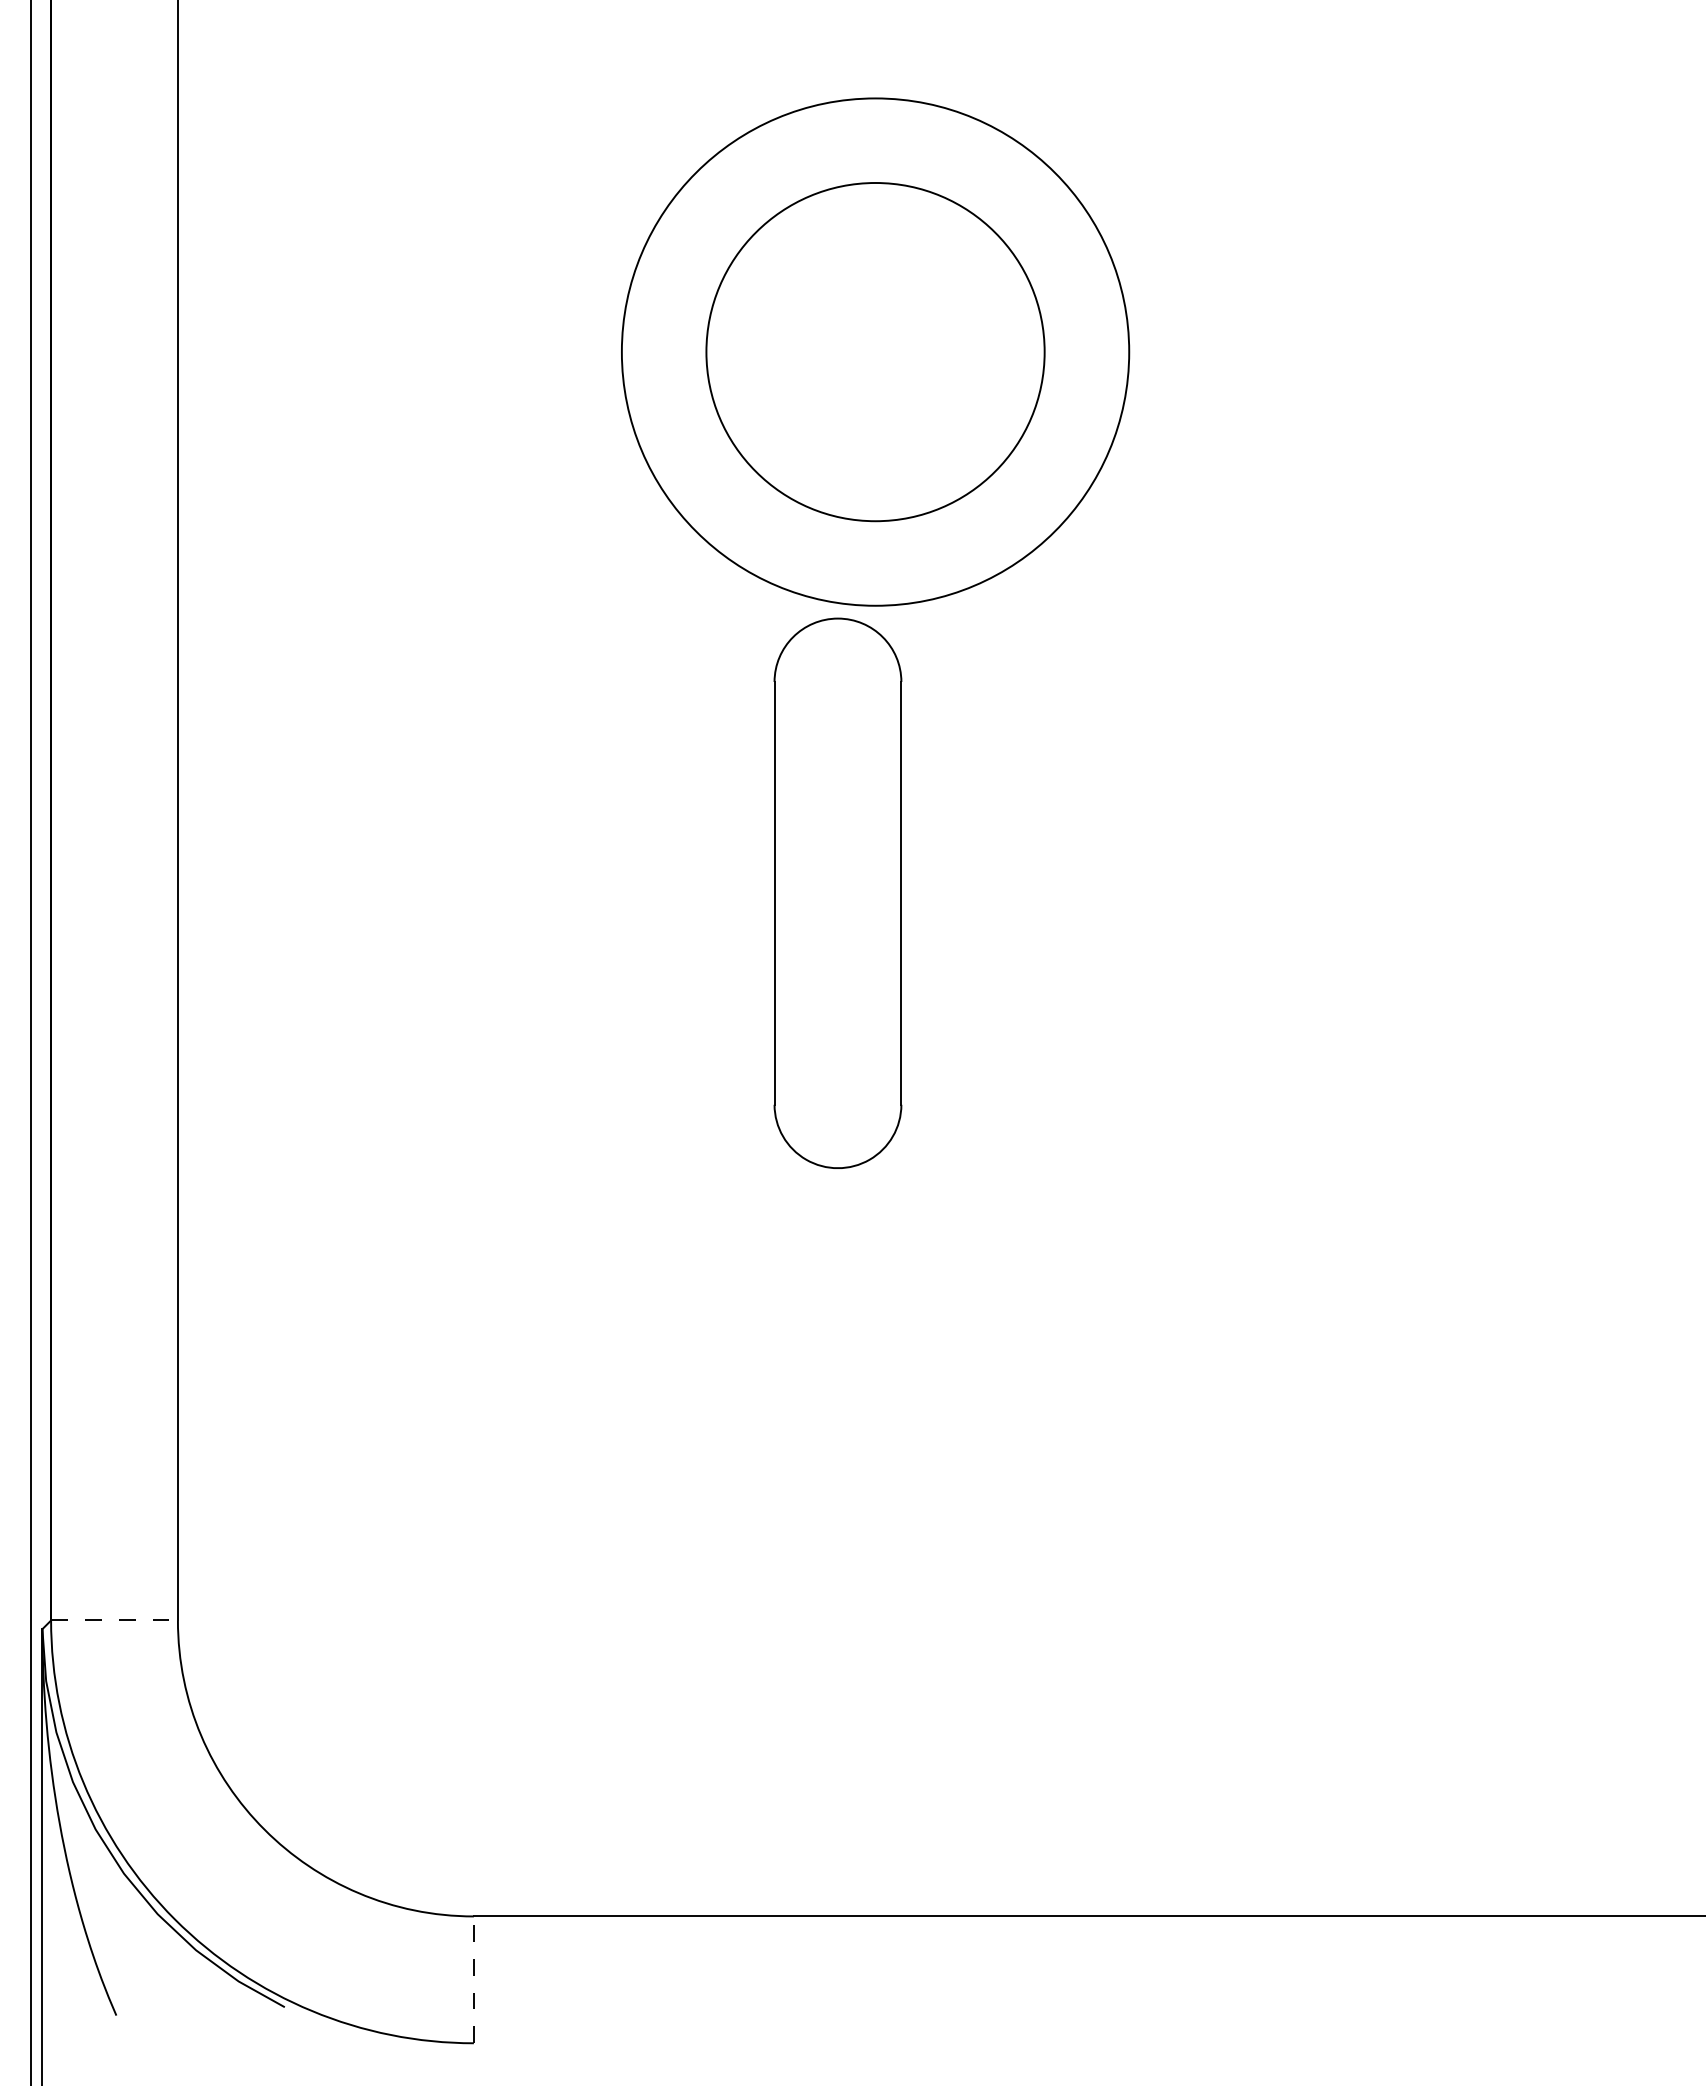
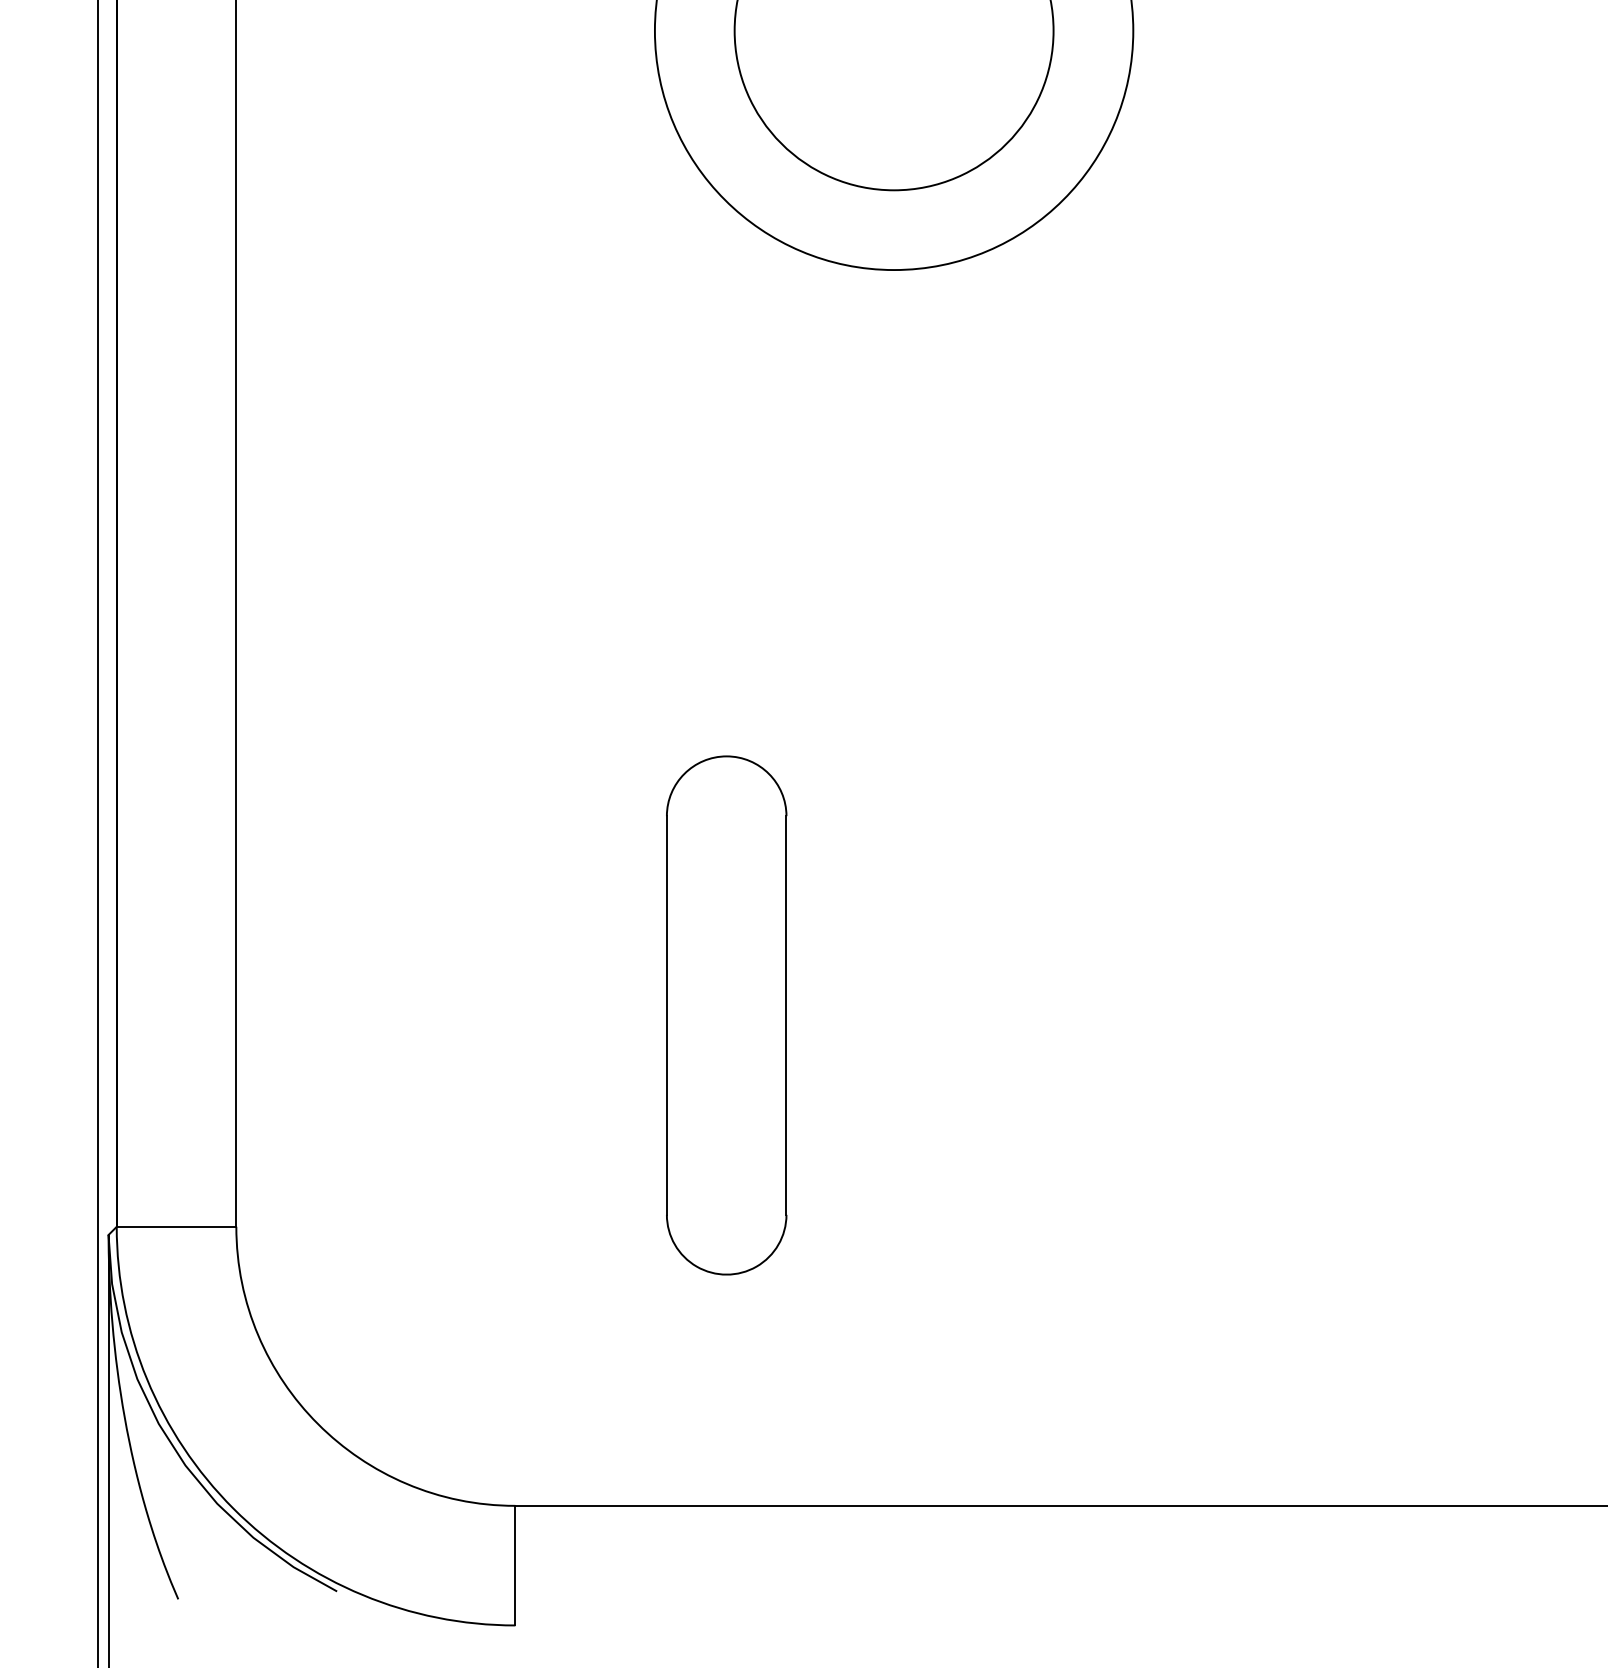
part: (837, 892) -> (726, 1014), moved
line: (115, 1620) -> (177, 1226), dashed -> solid
line: (473, 1979) -> (515, 1565), dashed -> solid

